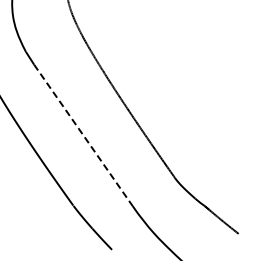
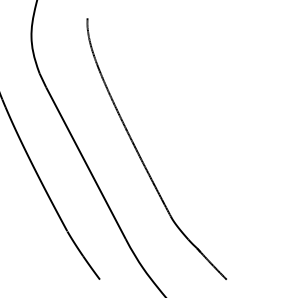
line: (82, 135) -> (85, 163), dashed -> solid

